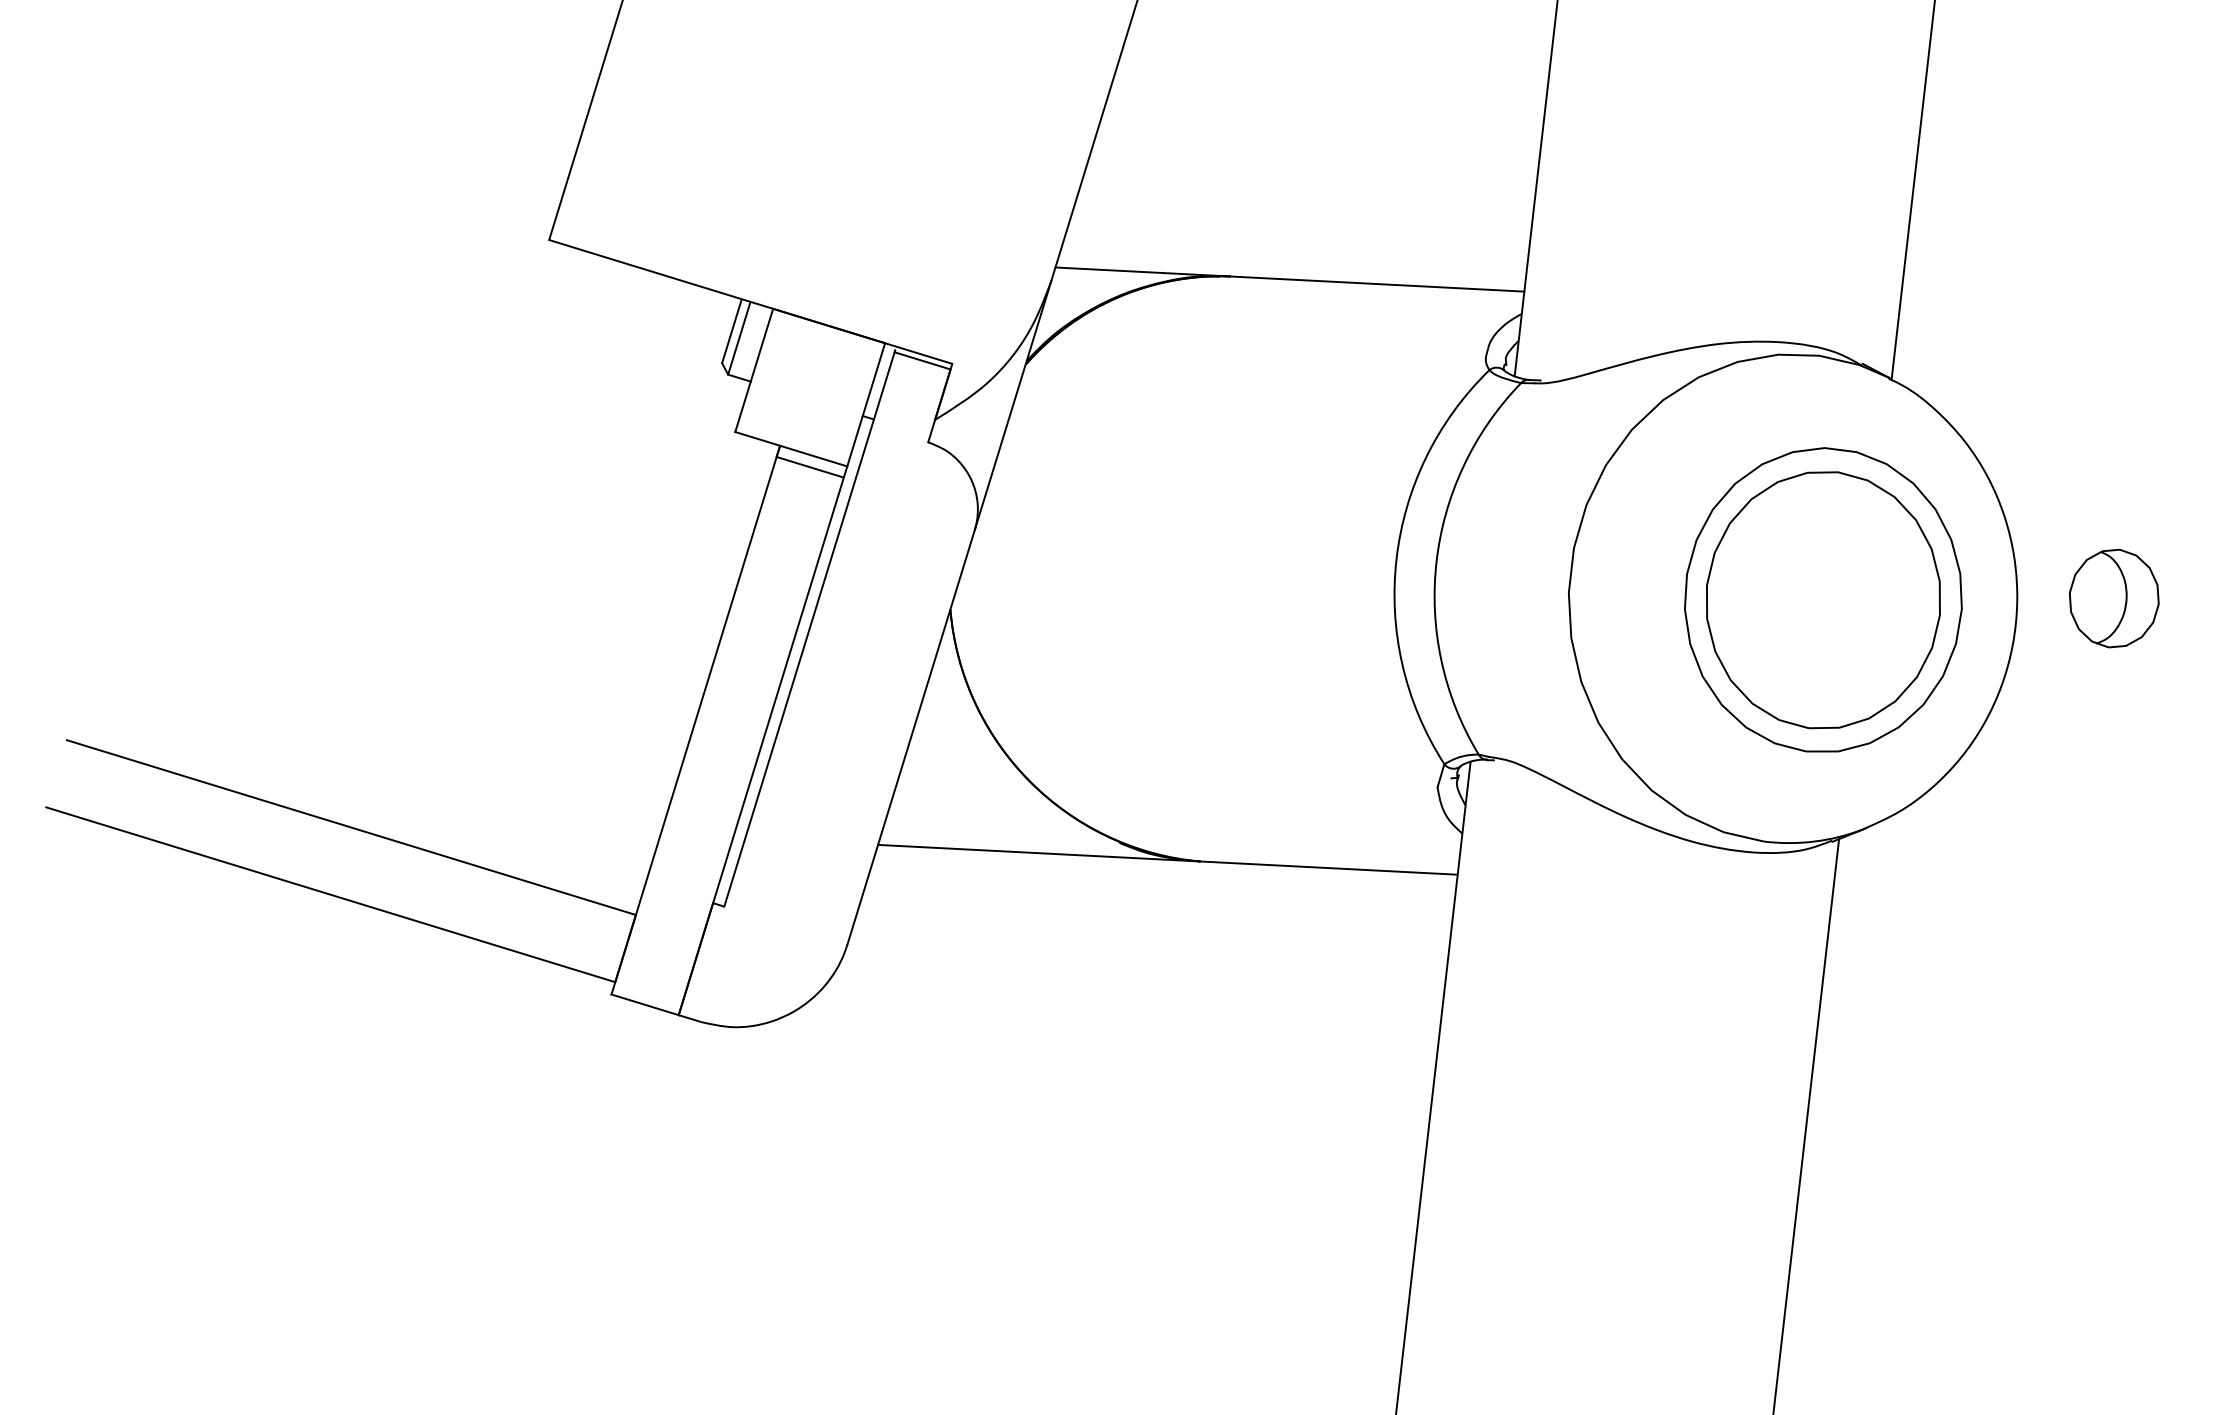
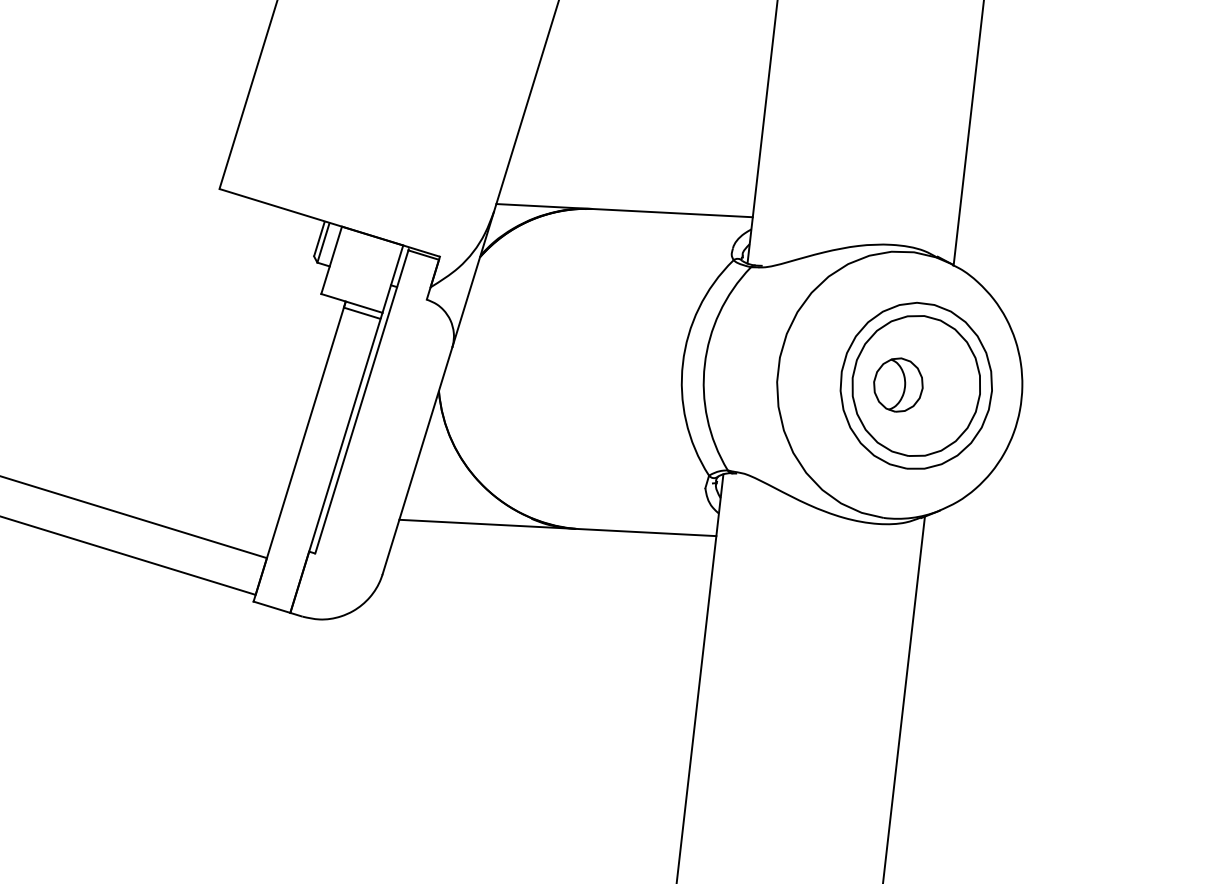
part: (2114, 597) -> (898, 384), moved

